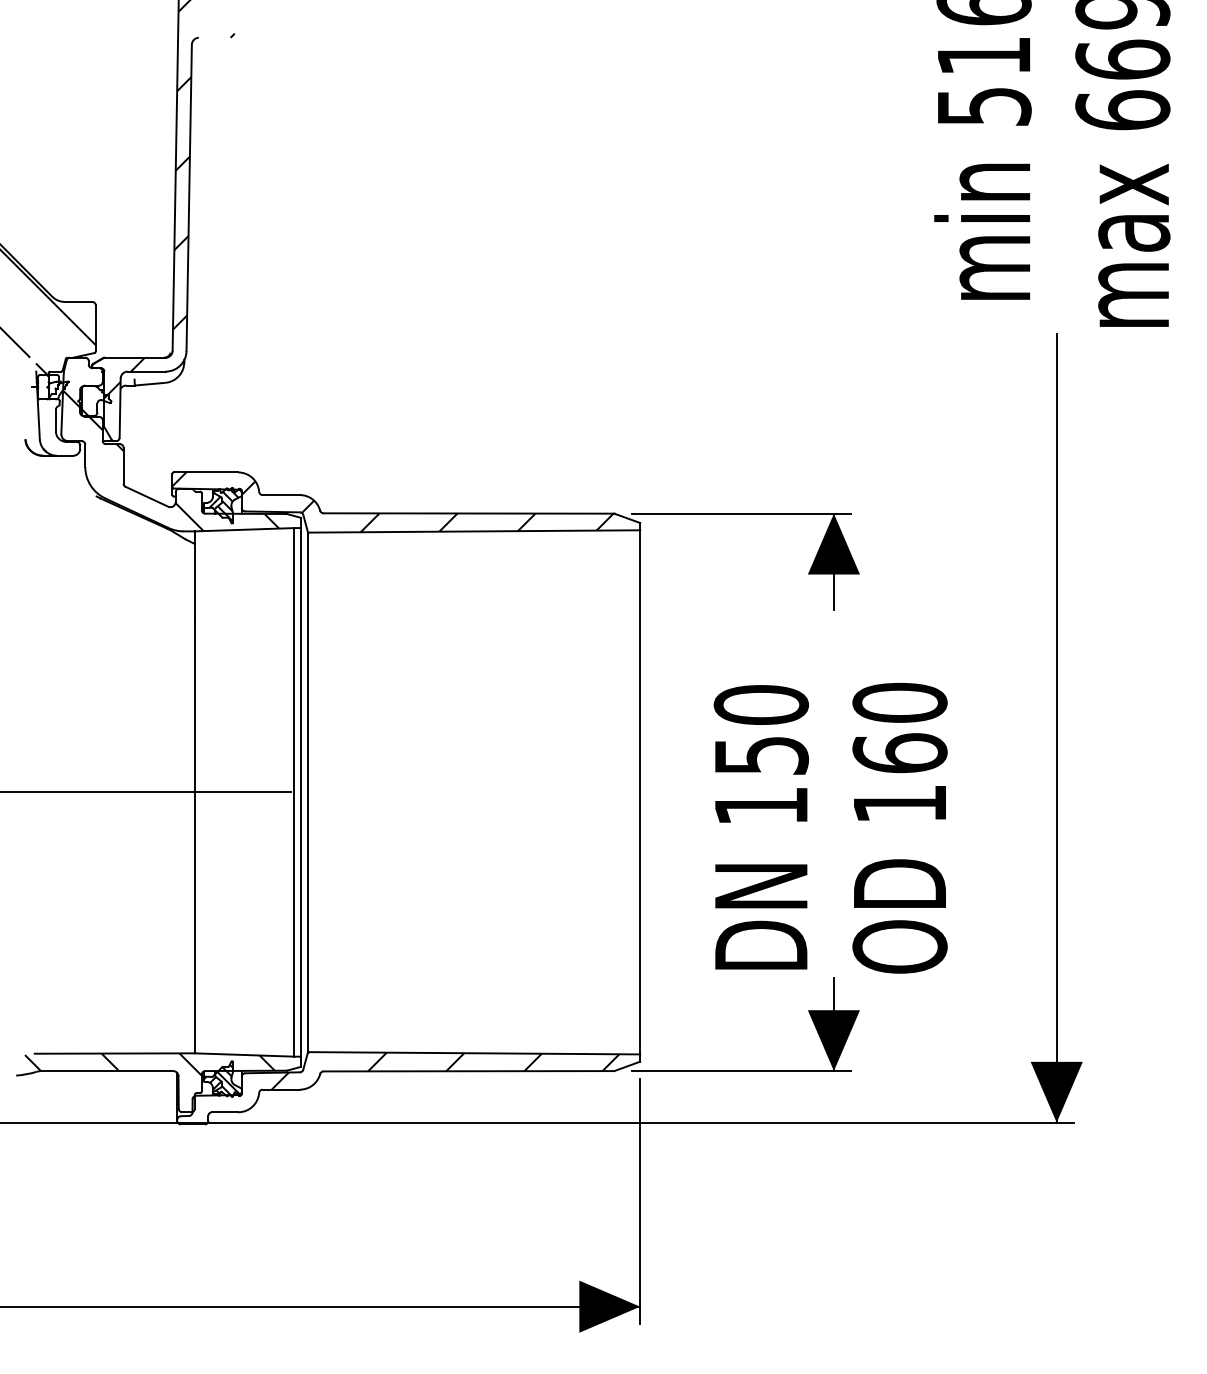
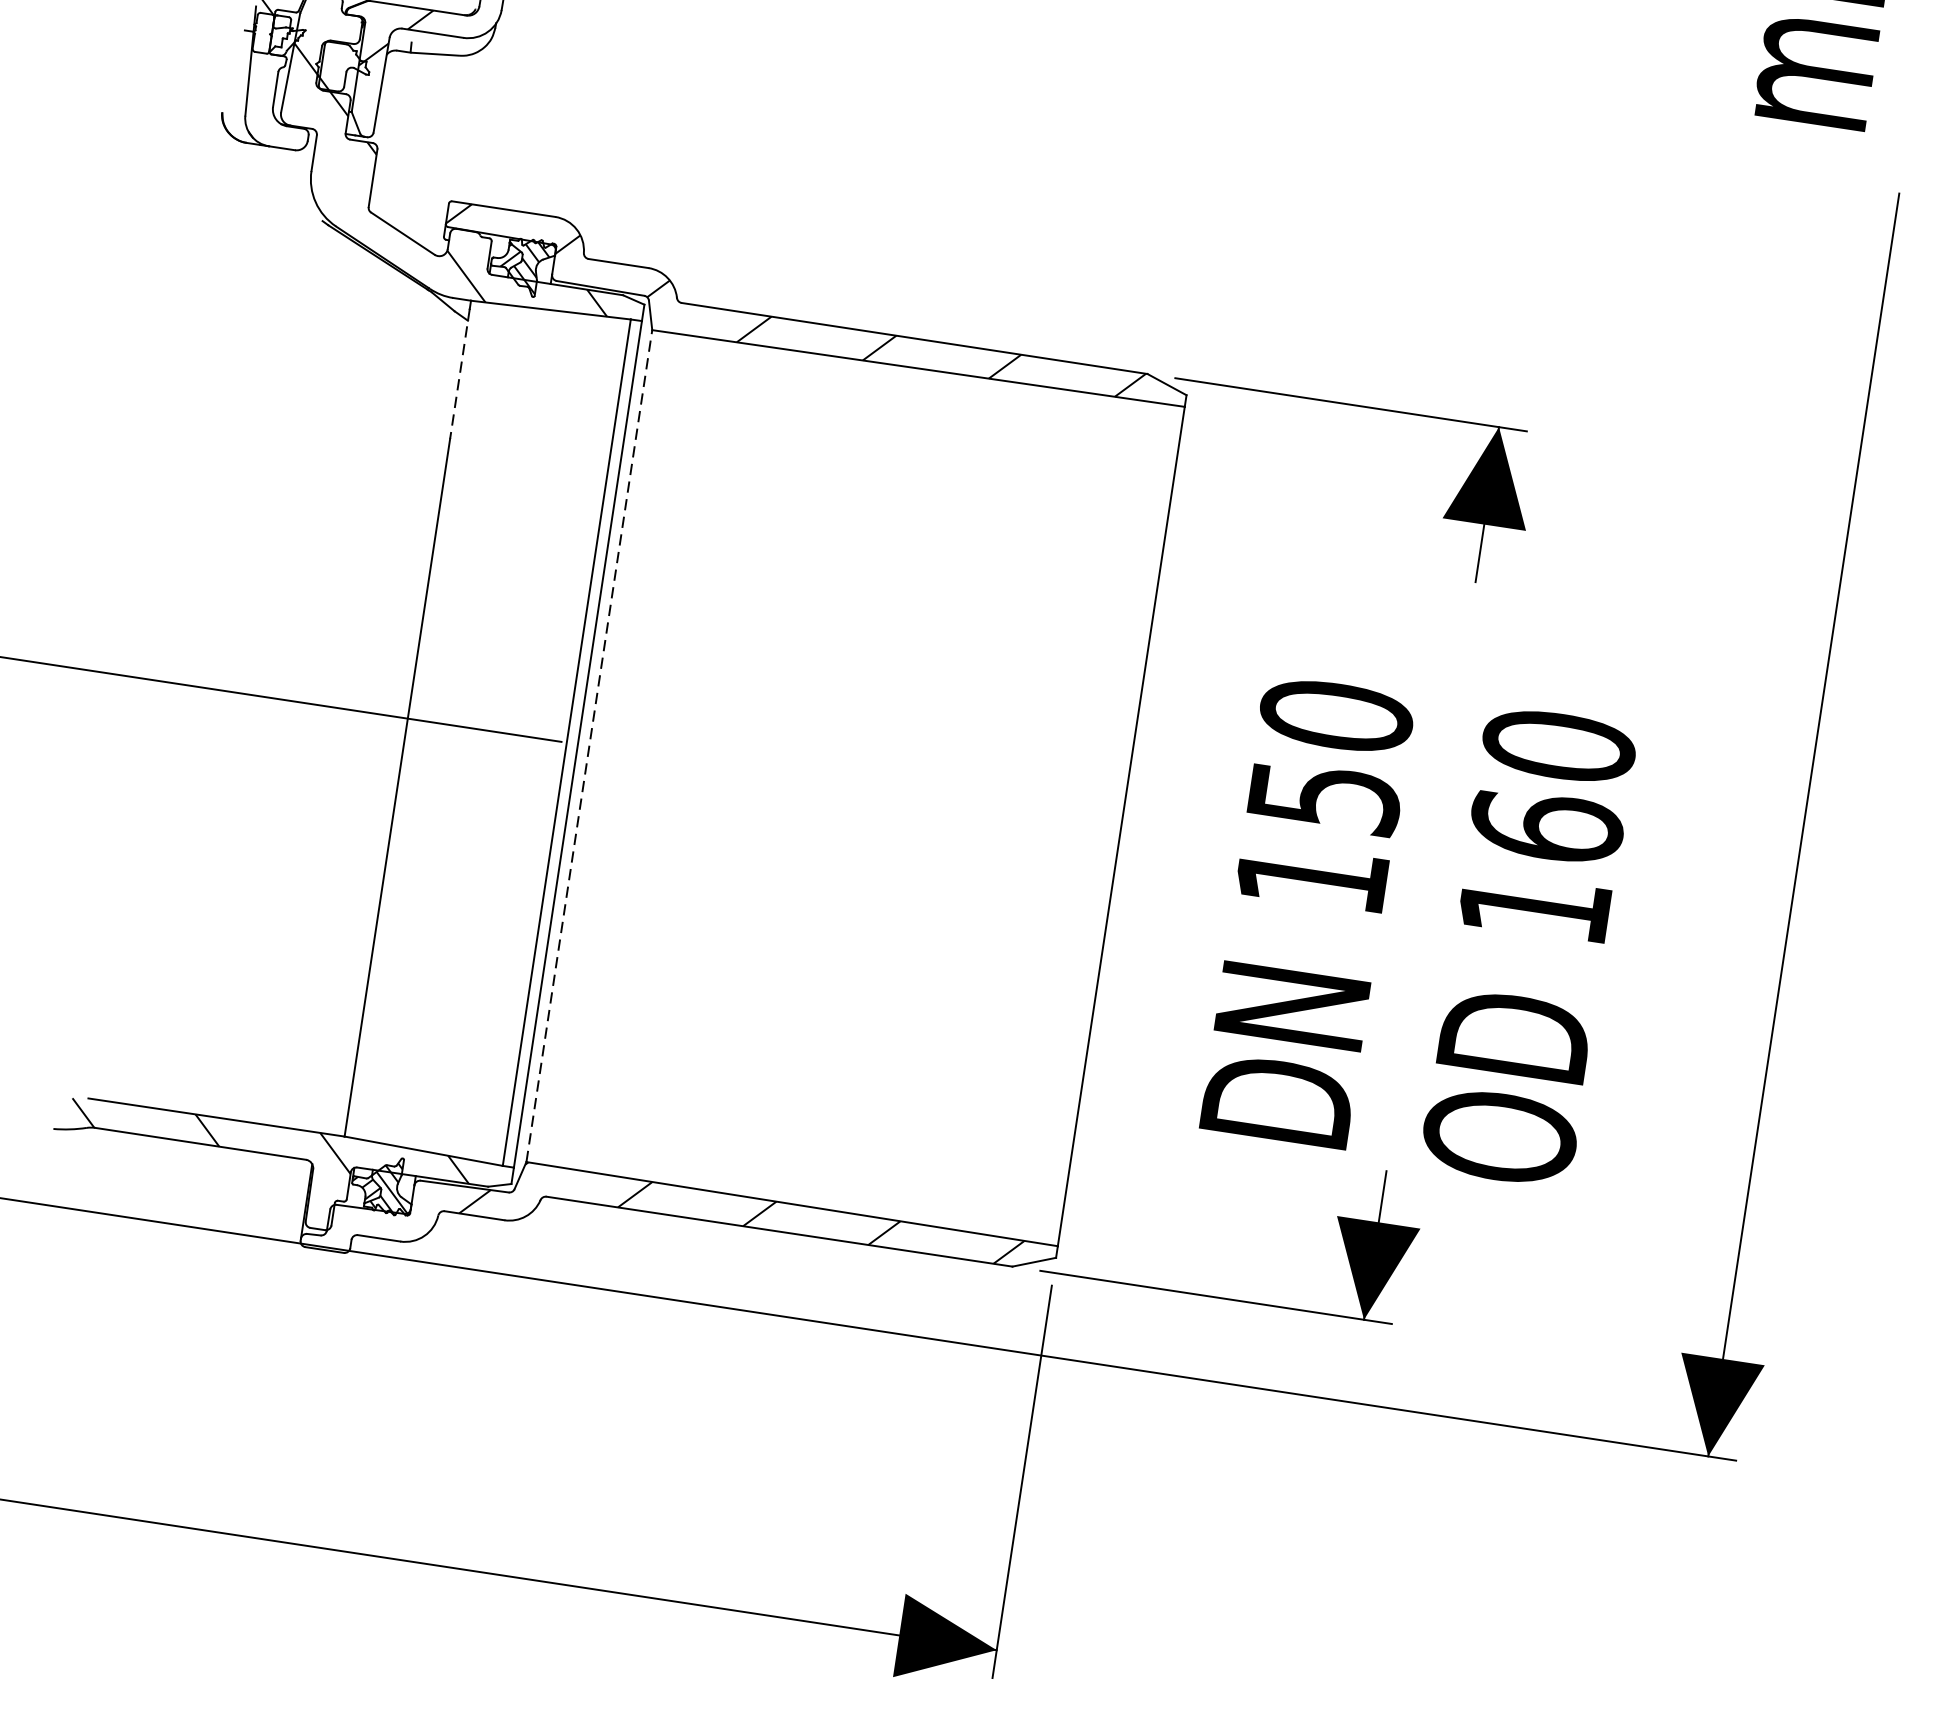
line: (194, 577) -> (459, 374), solid -> dashed
line: (308, 792) -> (590, 746), solid -> dashed

